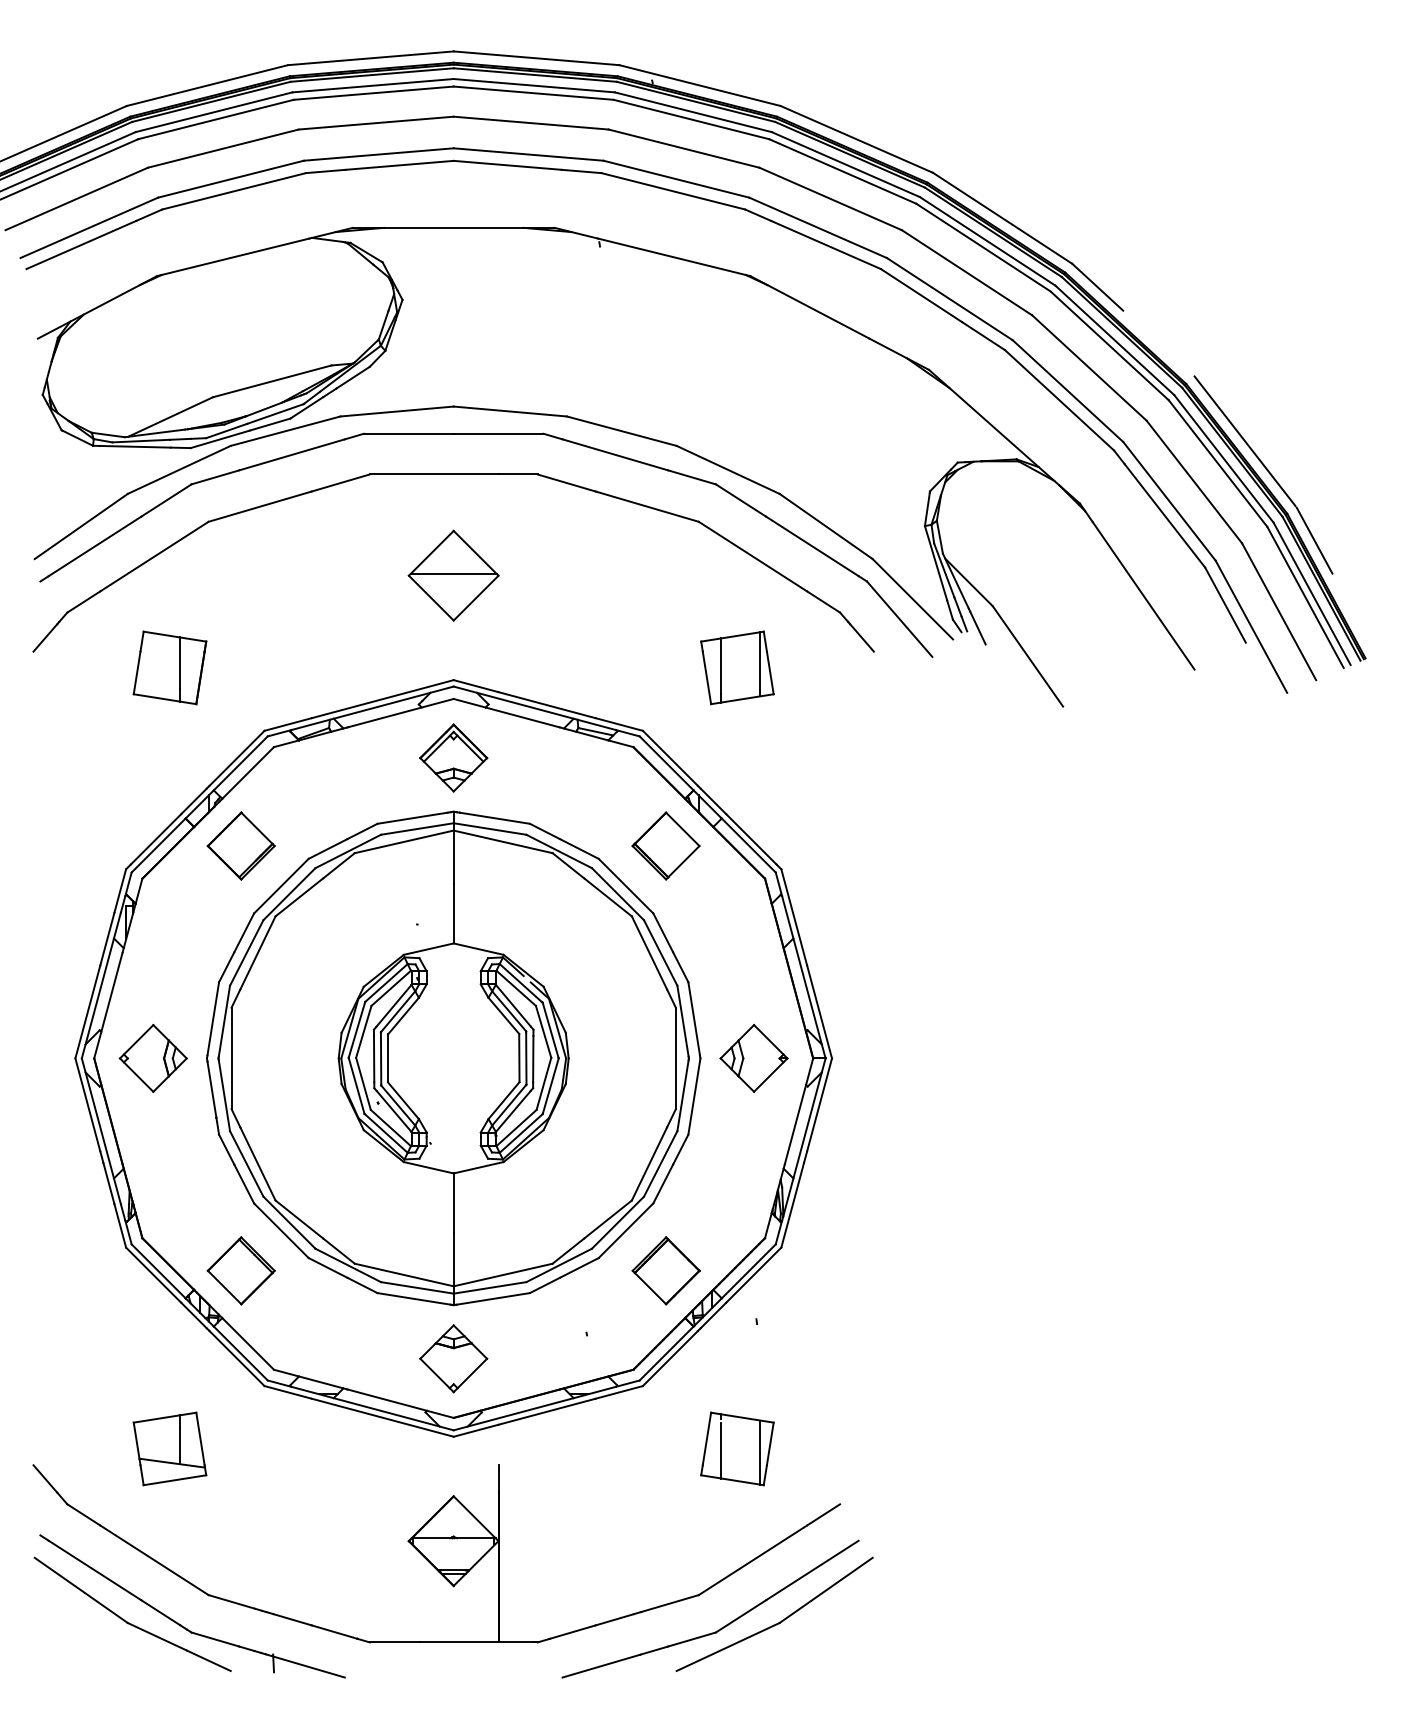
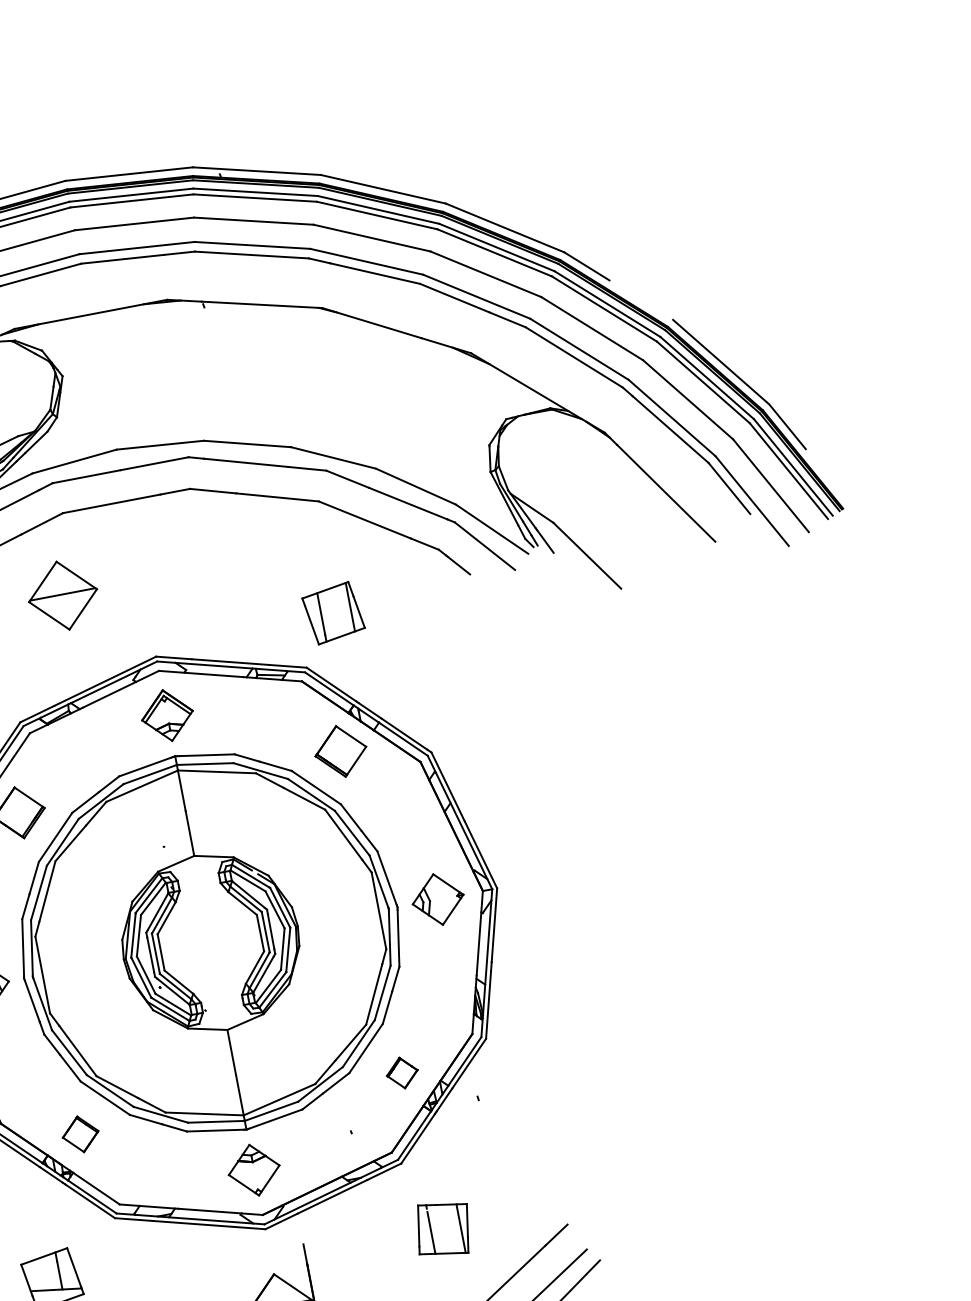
part: (453, 575) -> (62, 595), moved
part: (737, 667) -> (333, 612), moved
part: (240, 1270) -> (80, 1134), size x0.7
part: (665, 1270) -> (401, 1072), size x0.6
part: (737, 1448) -> (443, 1228), moved

